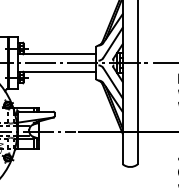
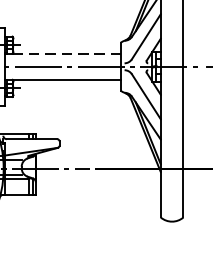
line: (59, 54) -> (66, 54), solid -> dashed

